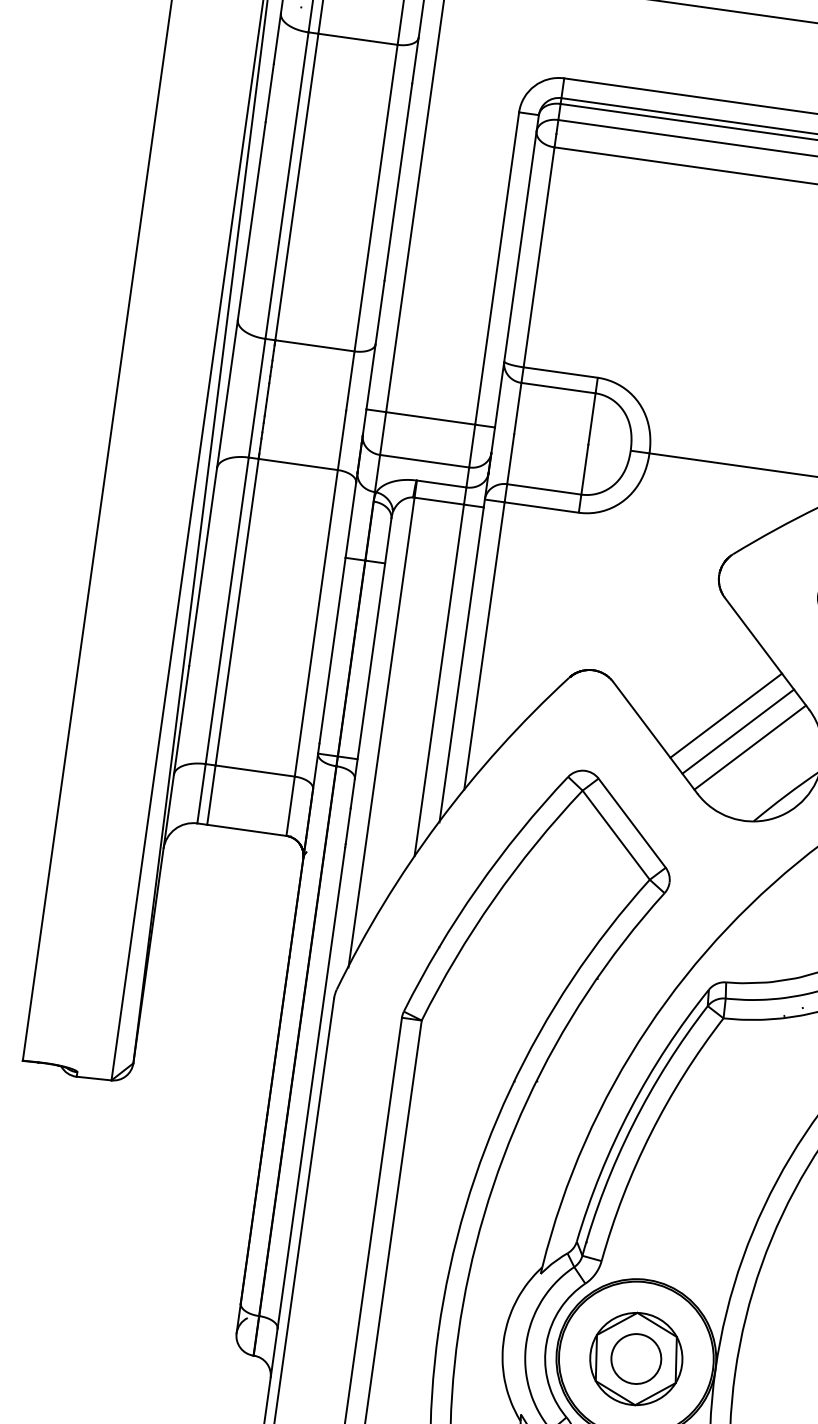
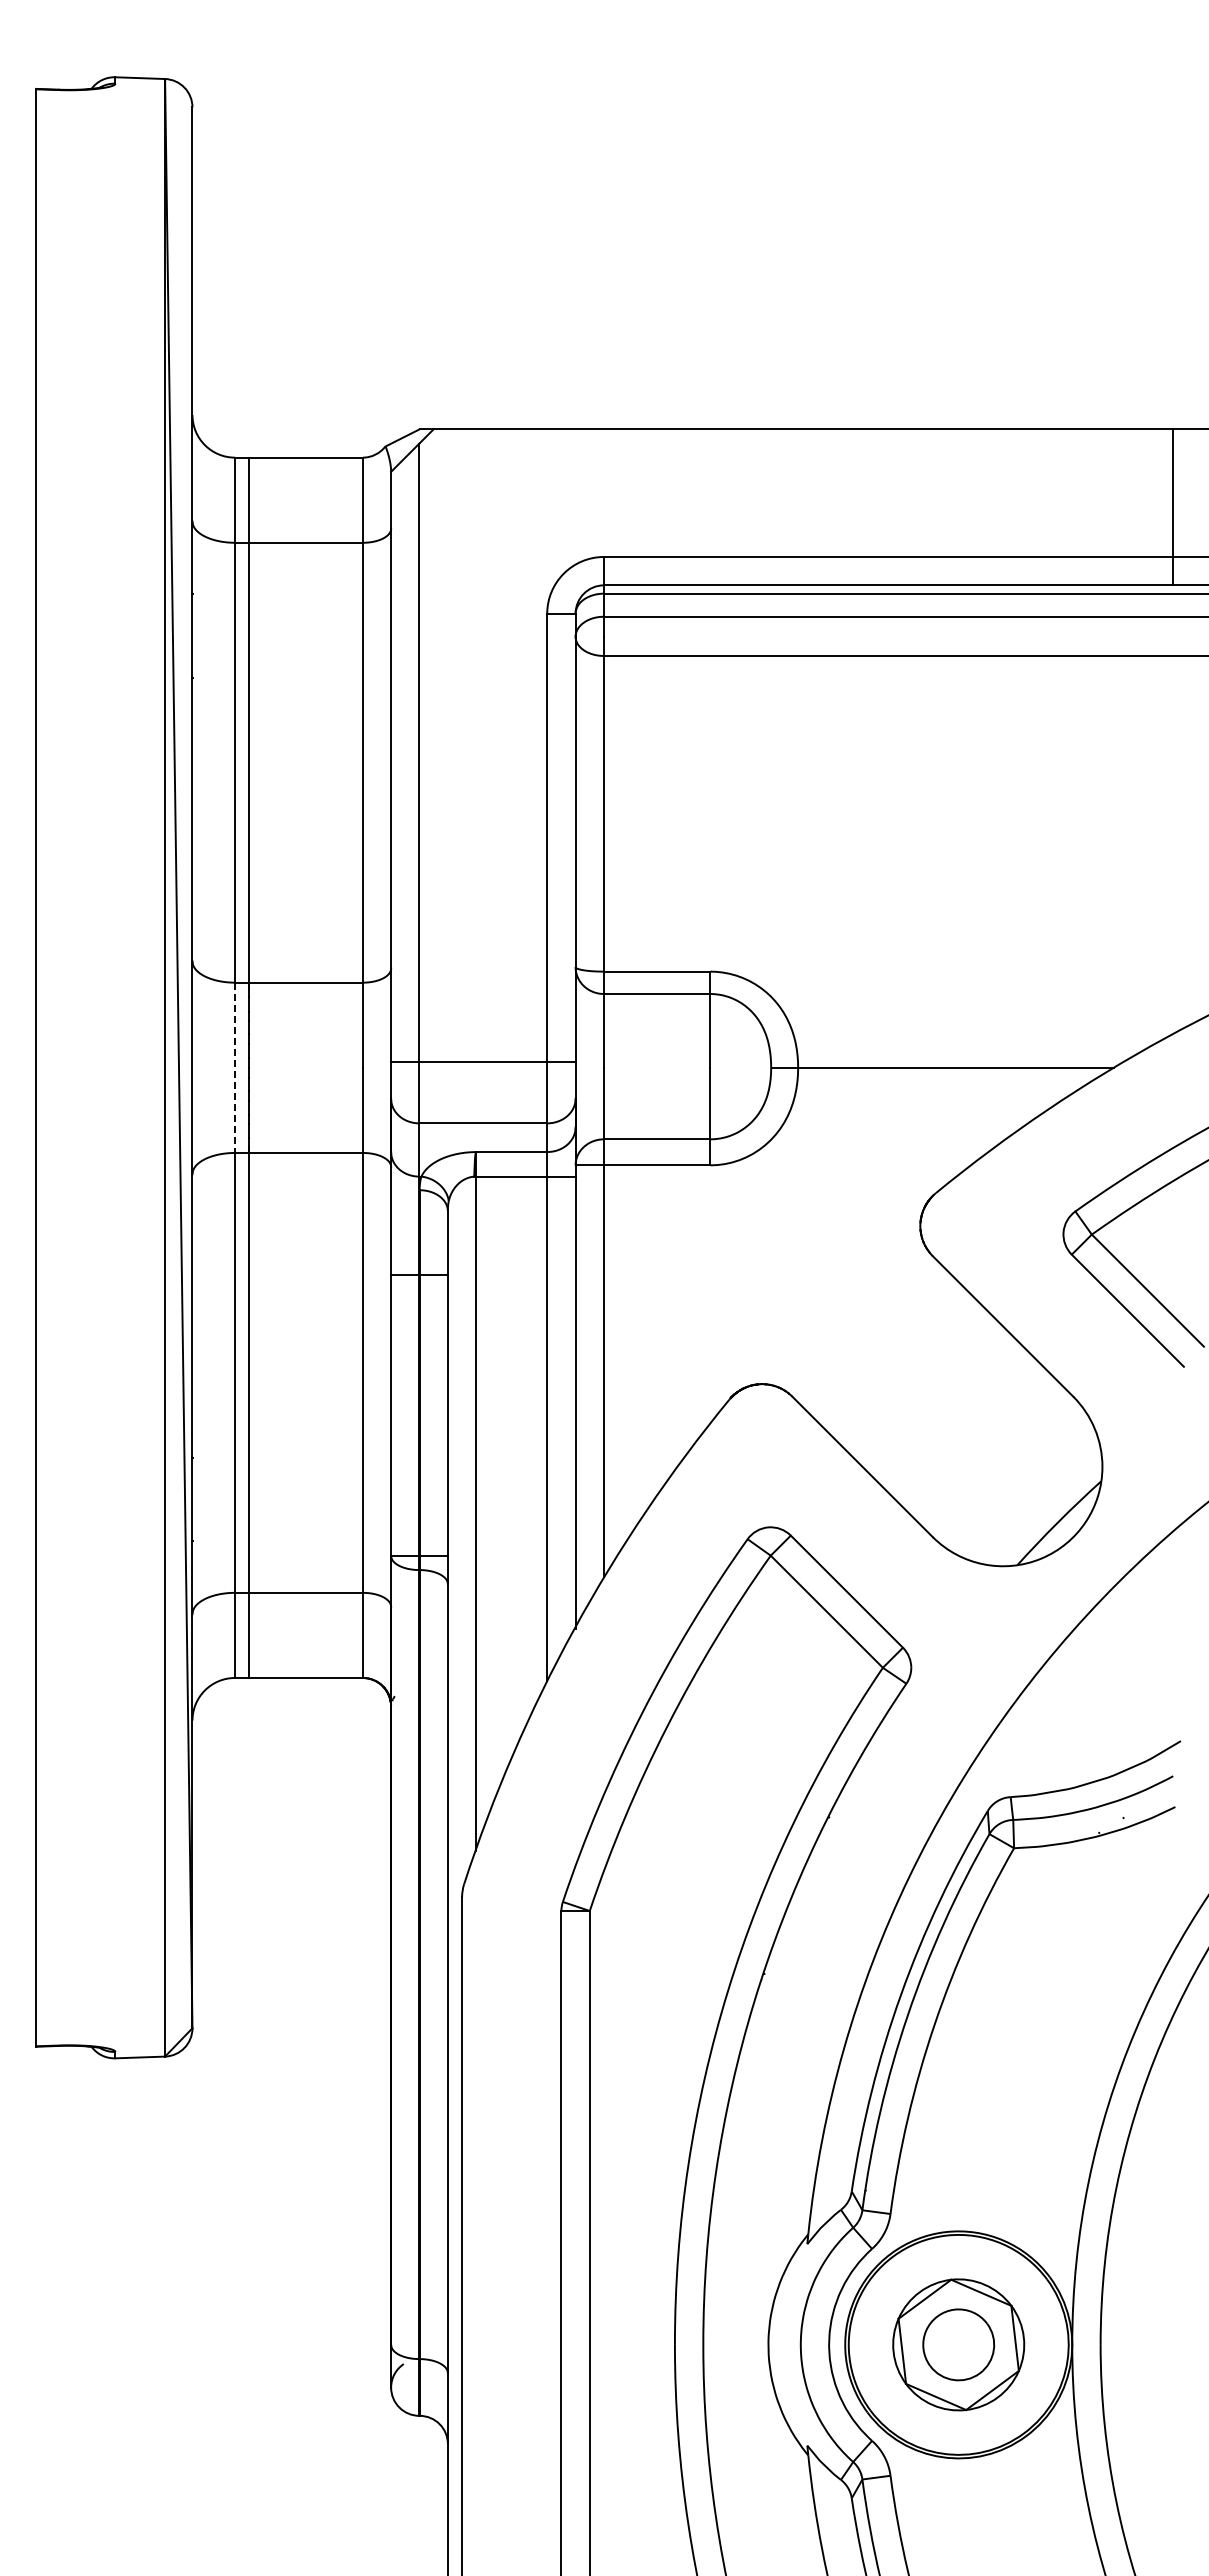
line: (257, 398) -> (235, 1068), solid -> dashed
line: (725, 715) -> (957, 1421), removed
line: (737, 731) -> (977, 1441), removed
line: (749, 747) -> (997, 1461), removed

